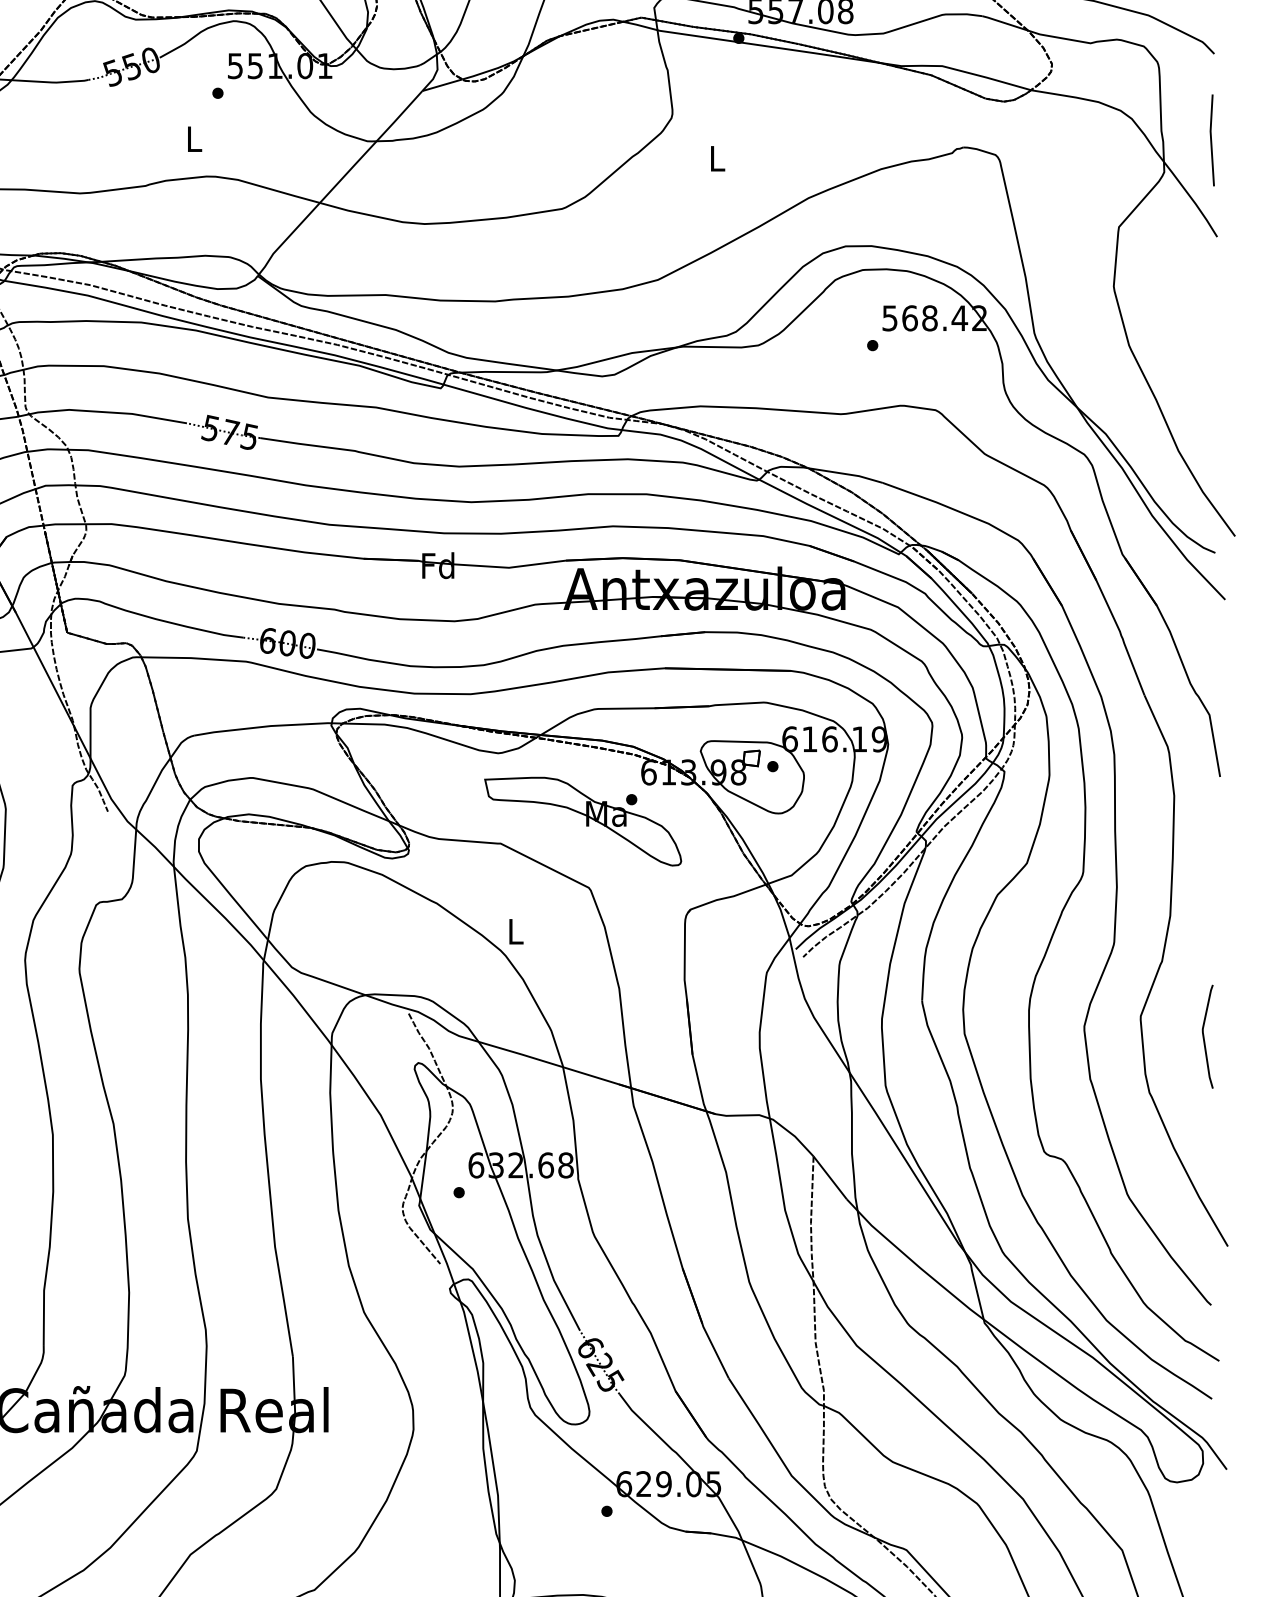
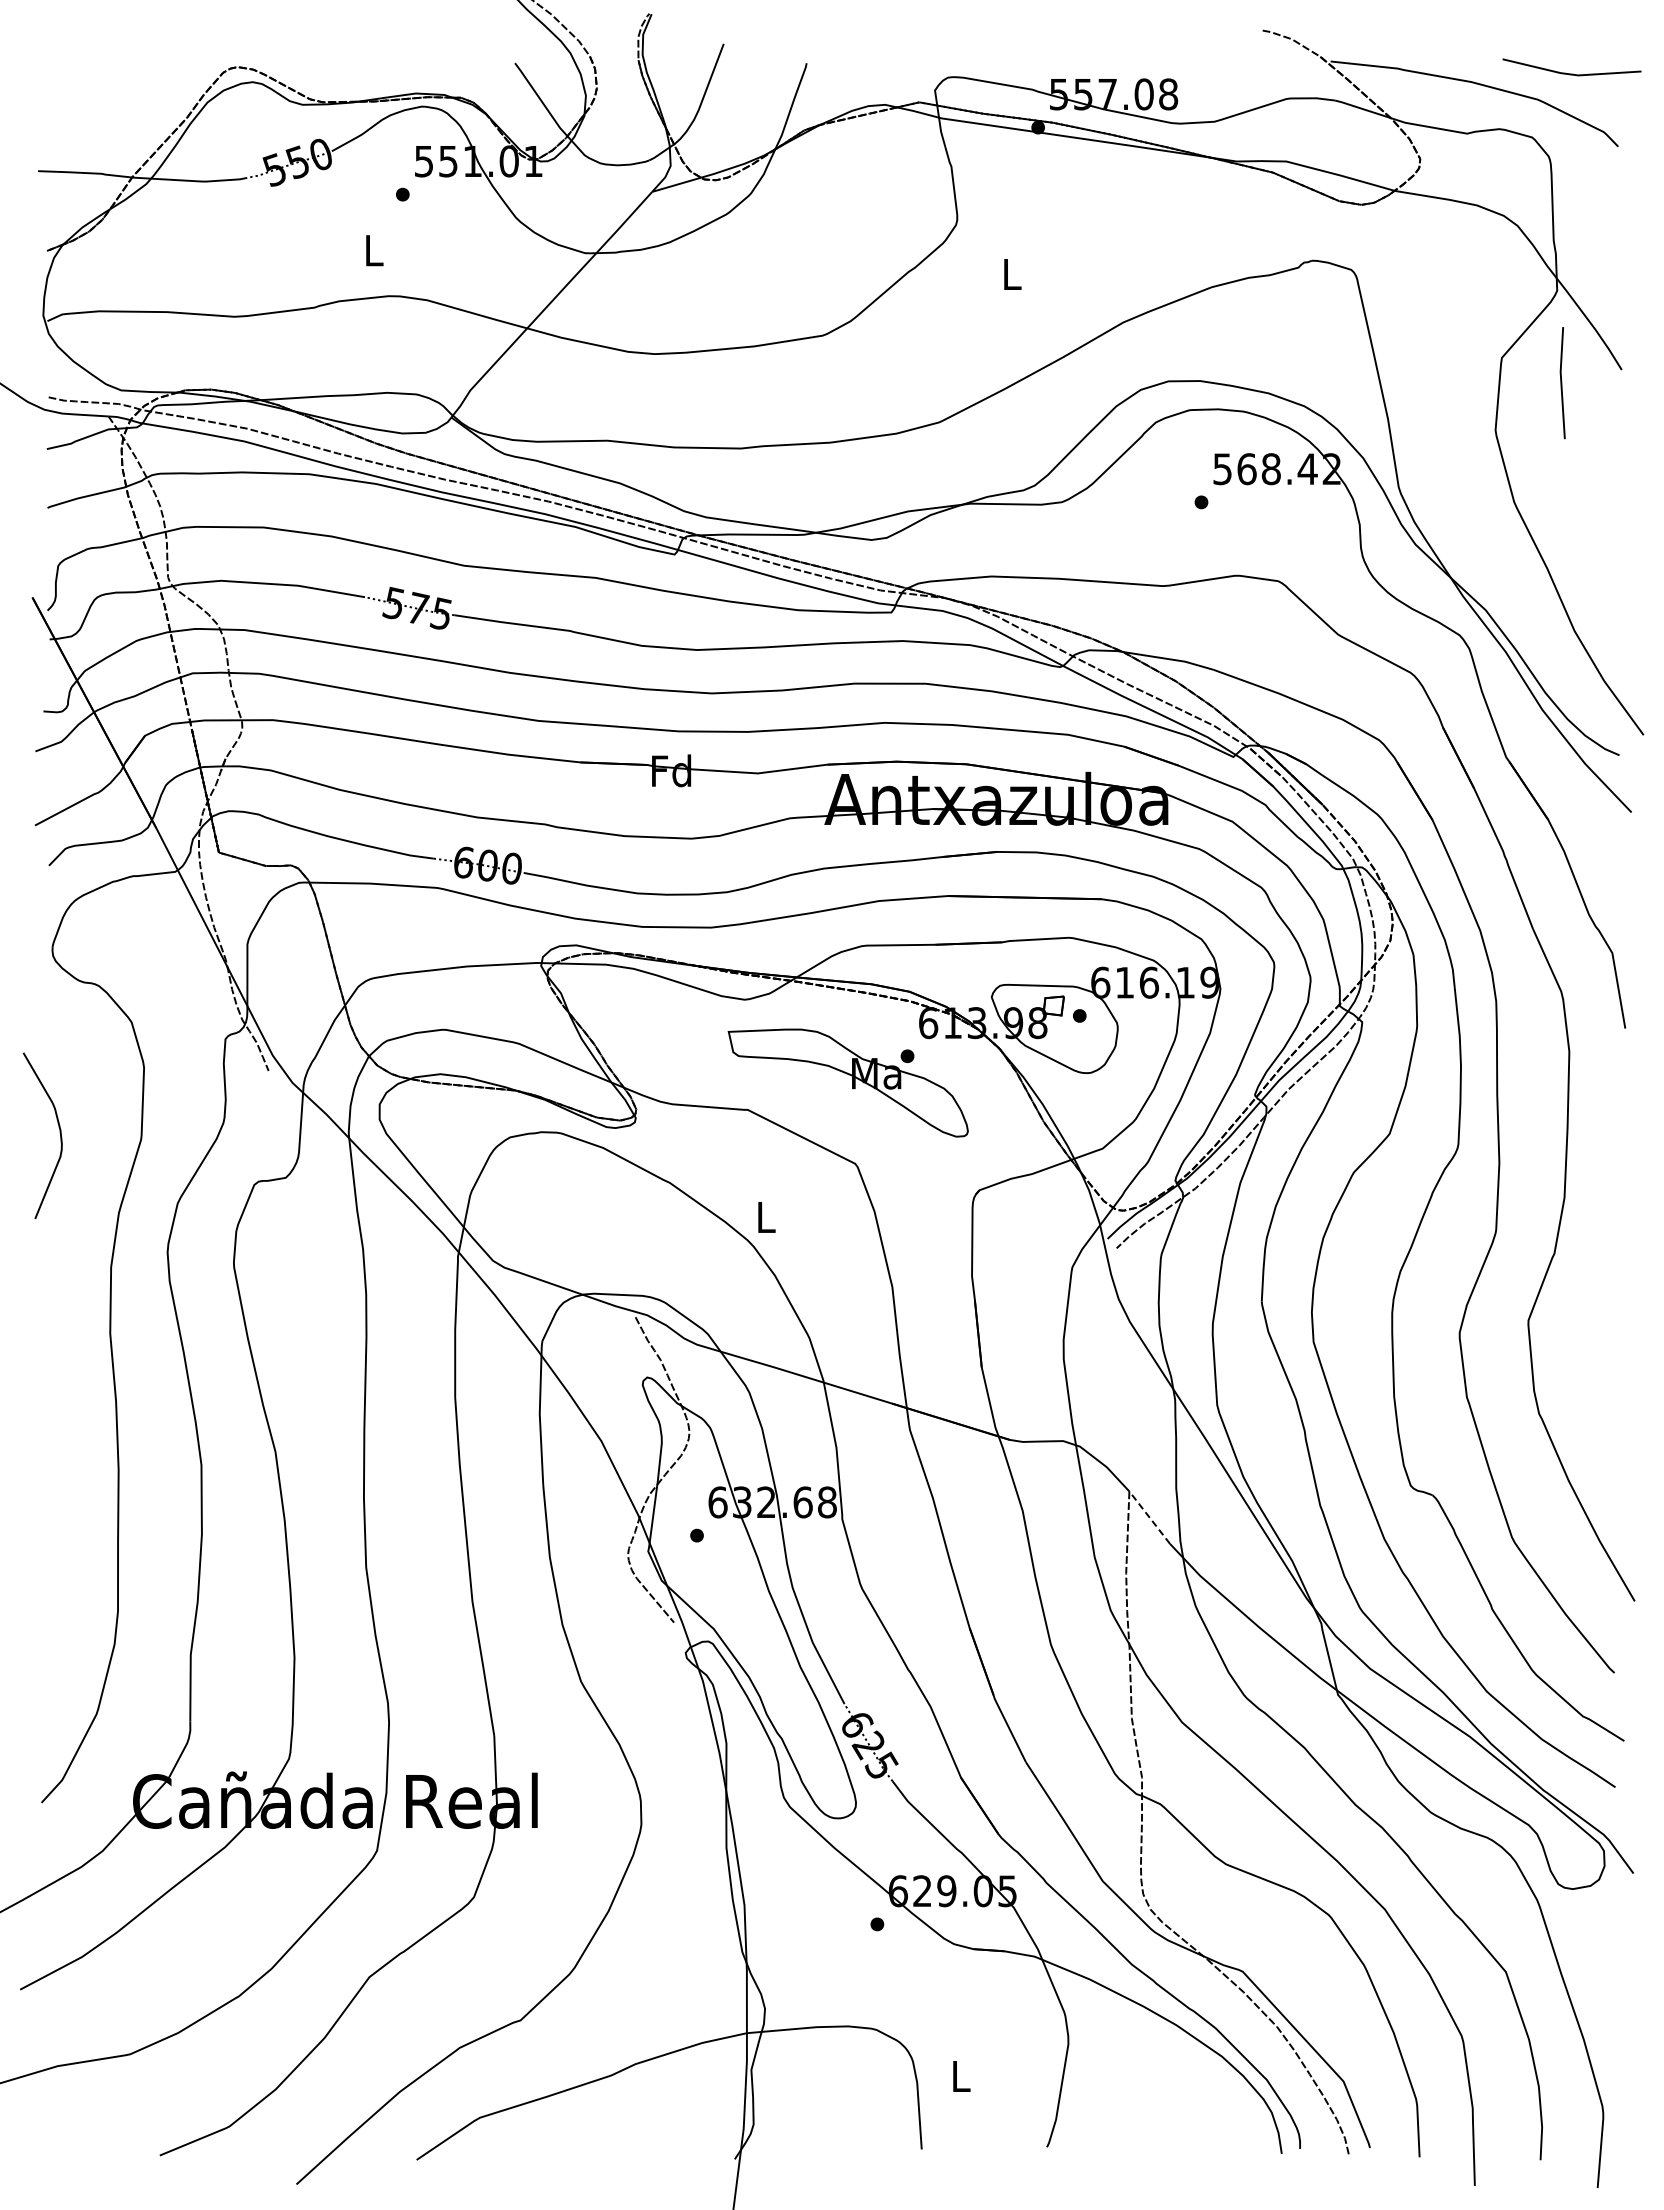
line: (1212, 140) -> (1562, 383), moved
curve: (1204, 1037) -> (1606, 1346), removed
line: (830, 1177) -> (1149, 1517), solid -> dashed

